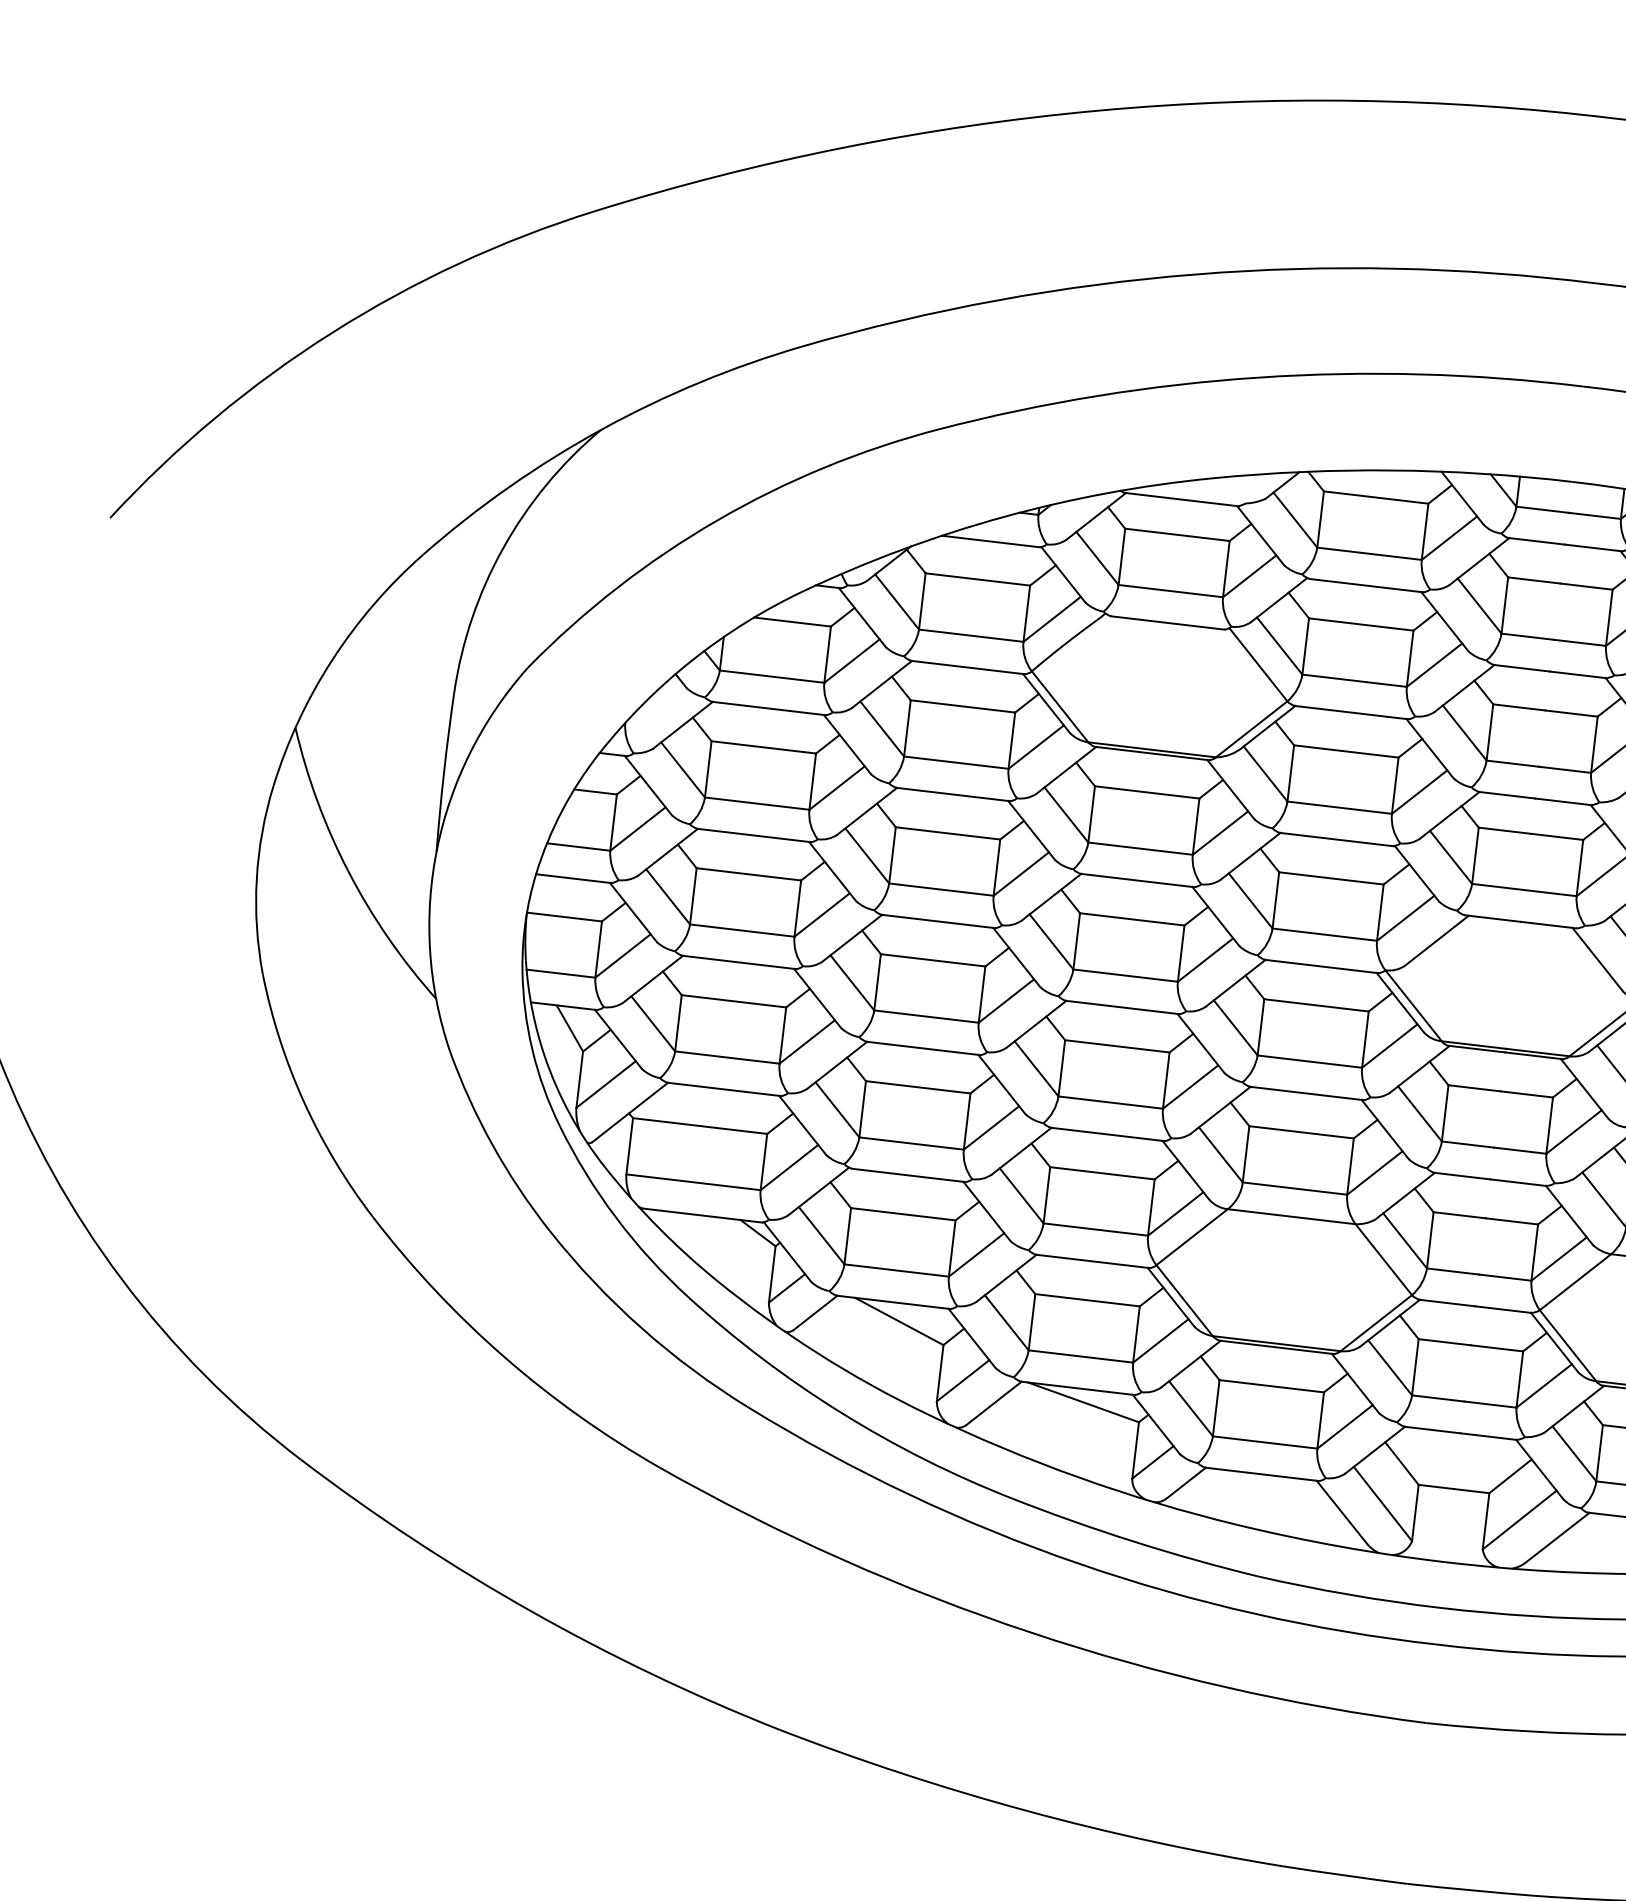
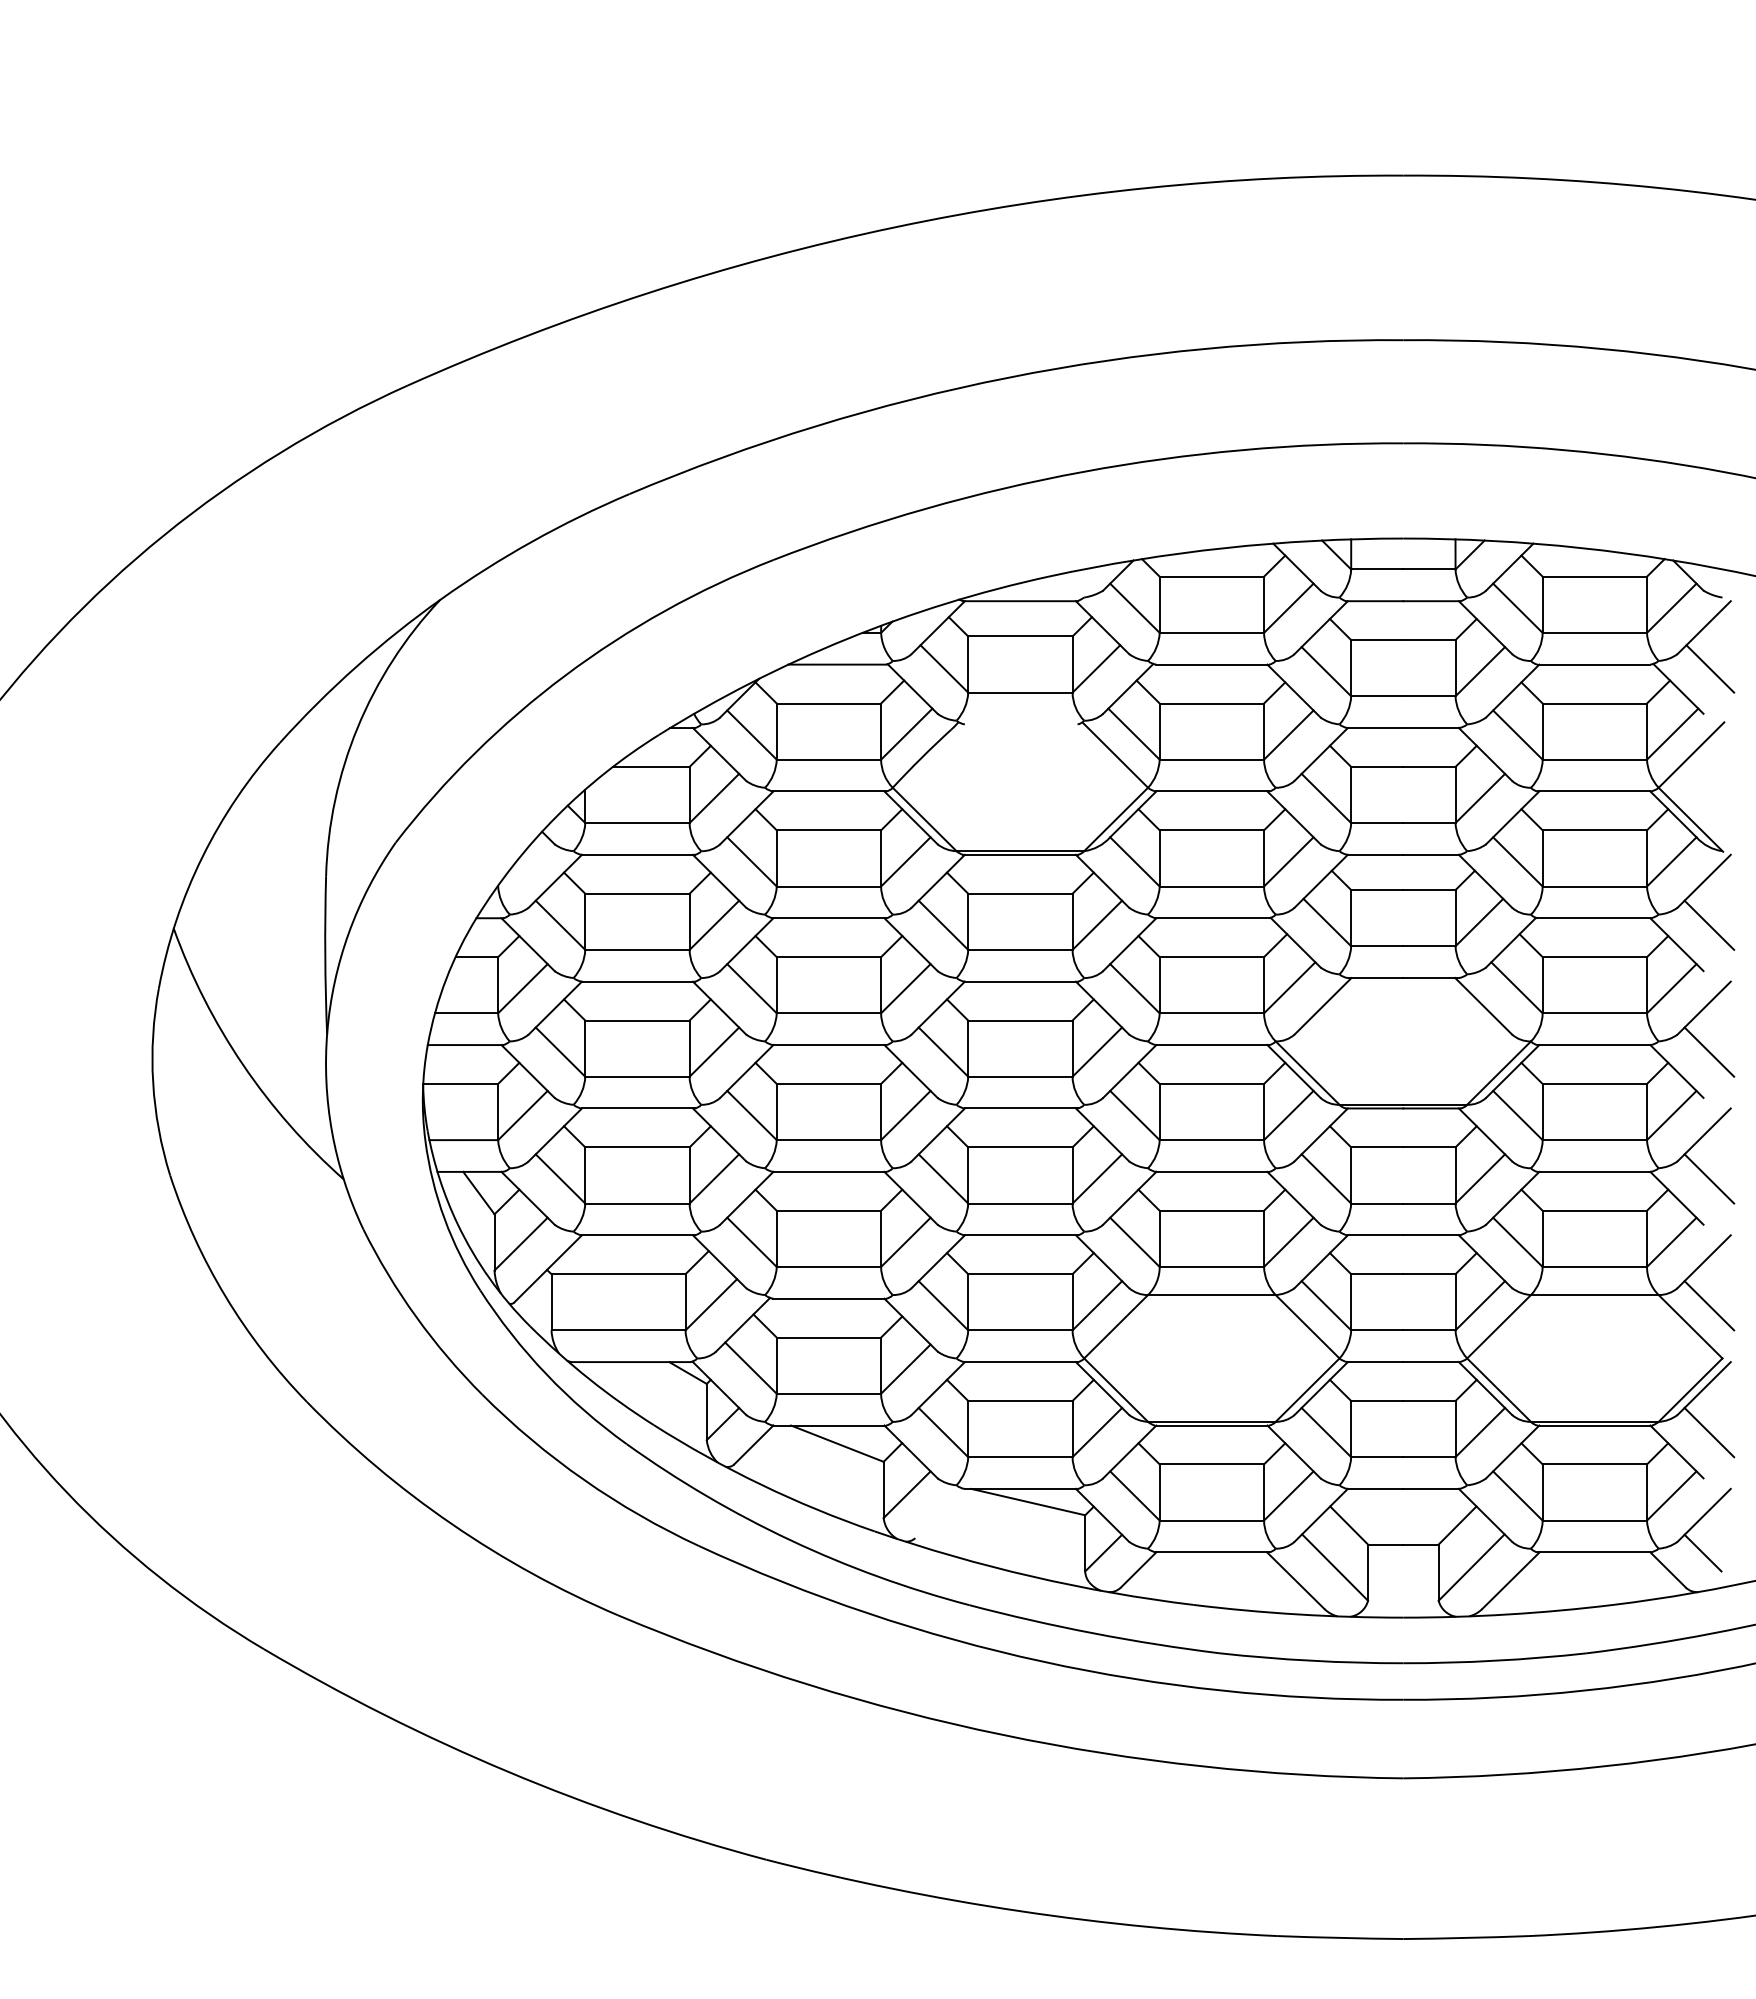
line: (1167, 623) -> (1020, 724), removed
line: (993, 1403) -> (939, 1513), removed

